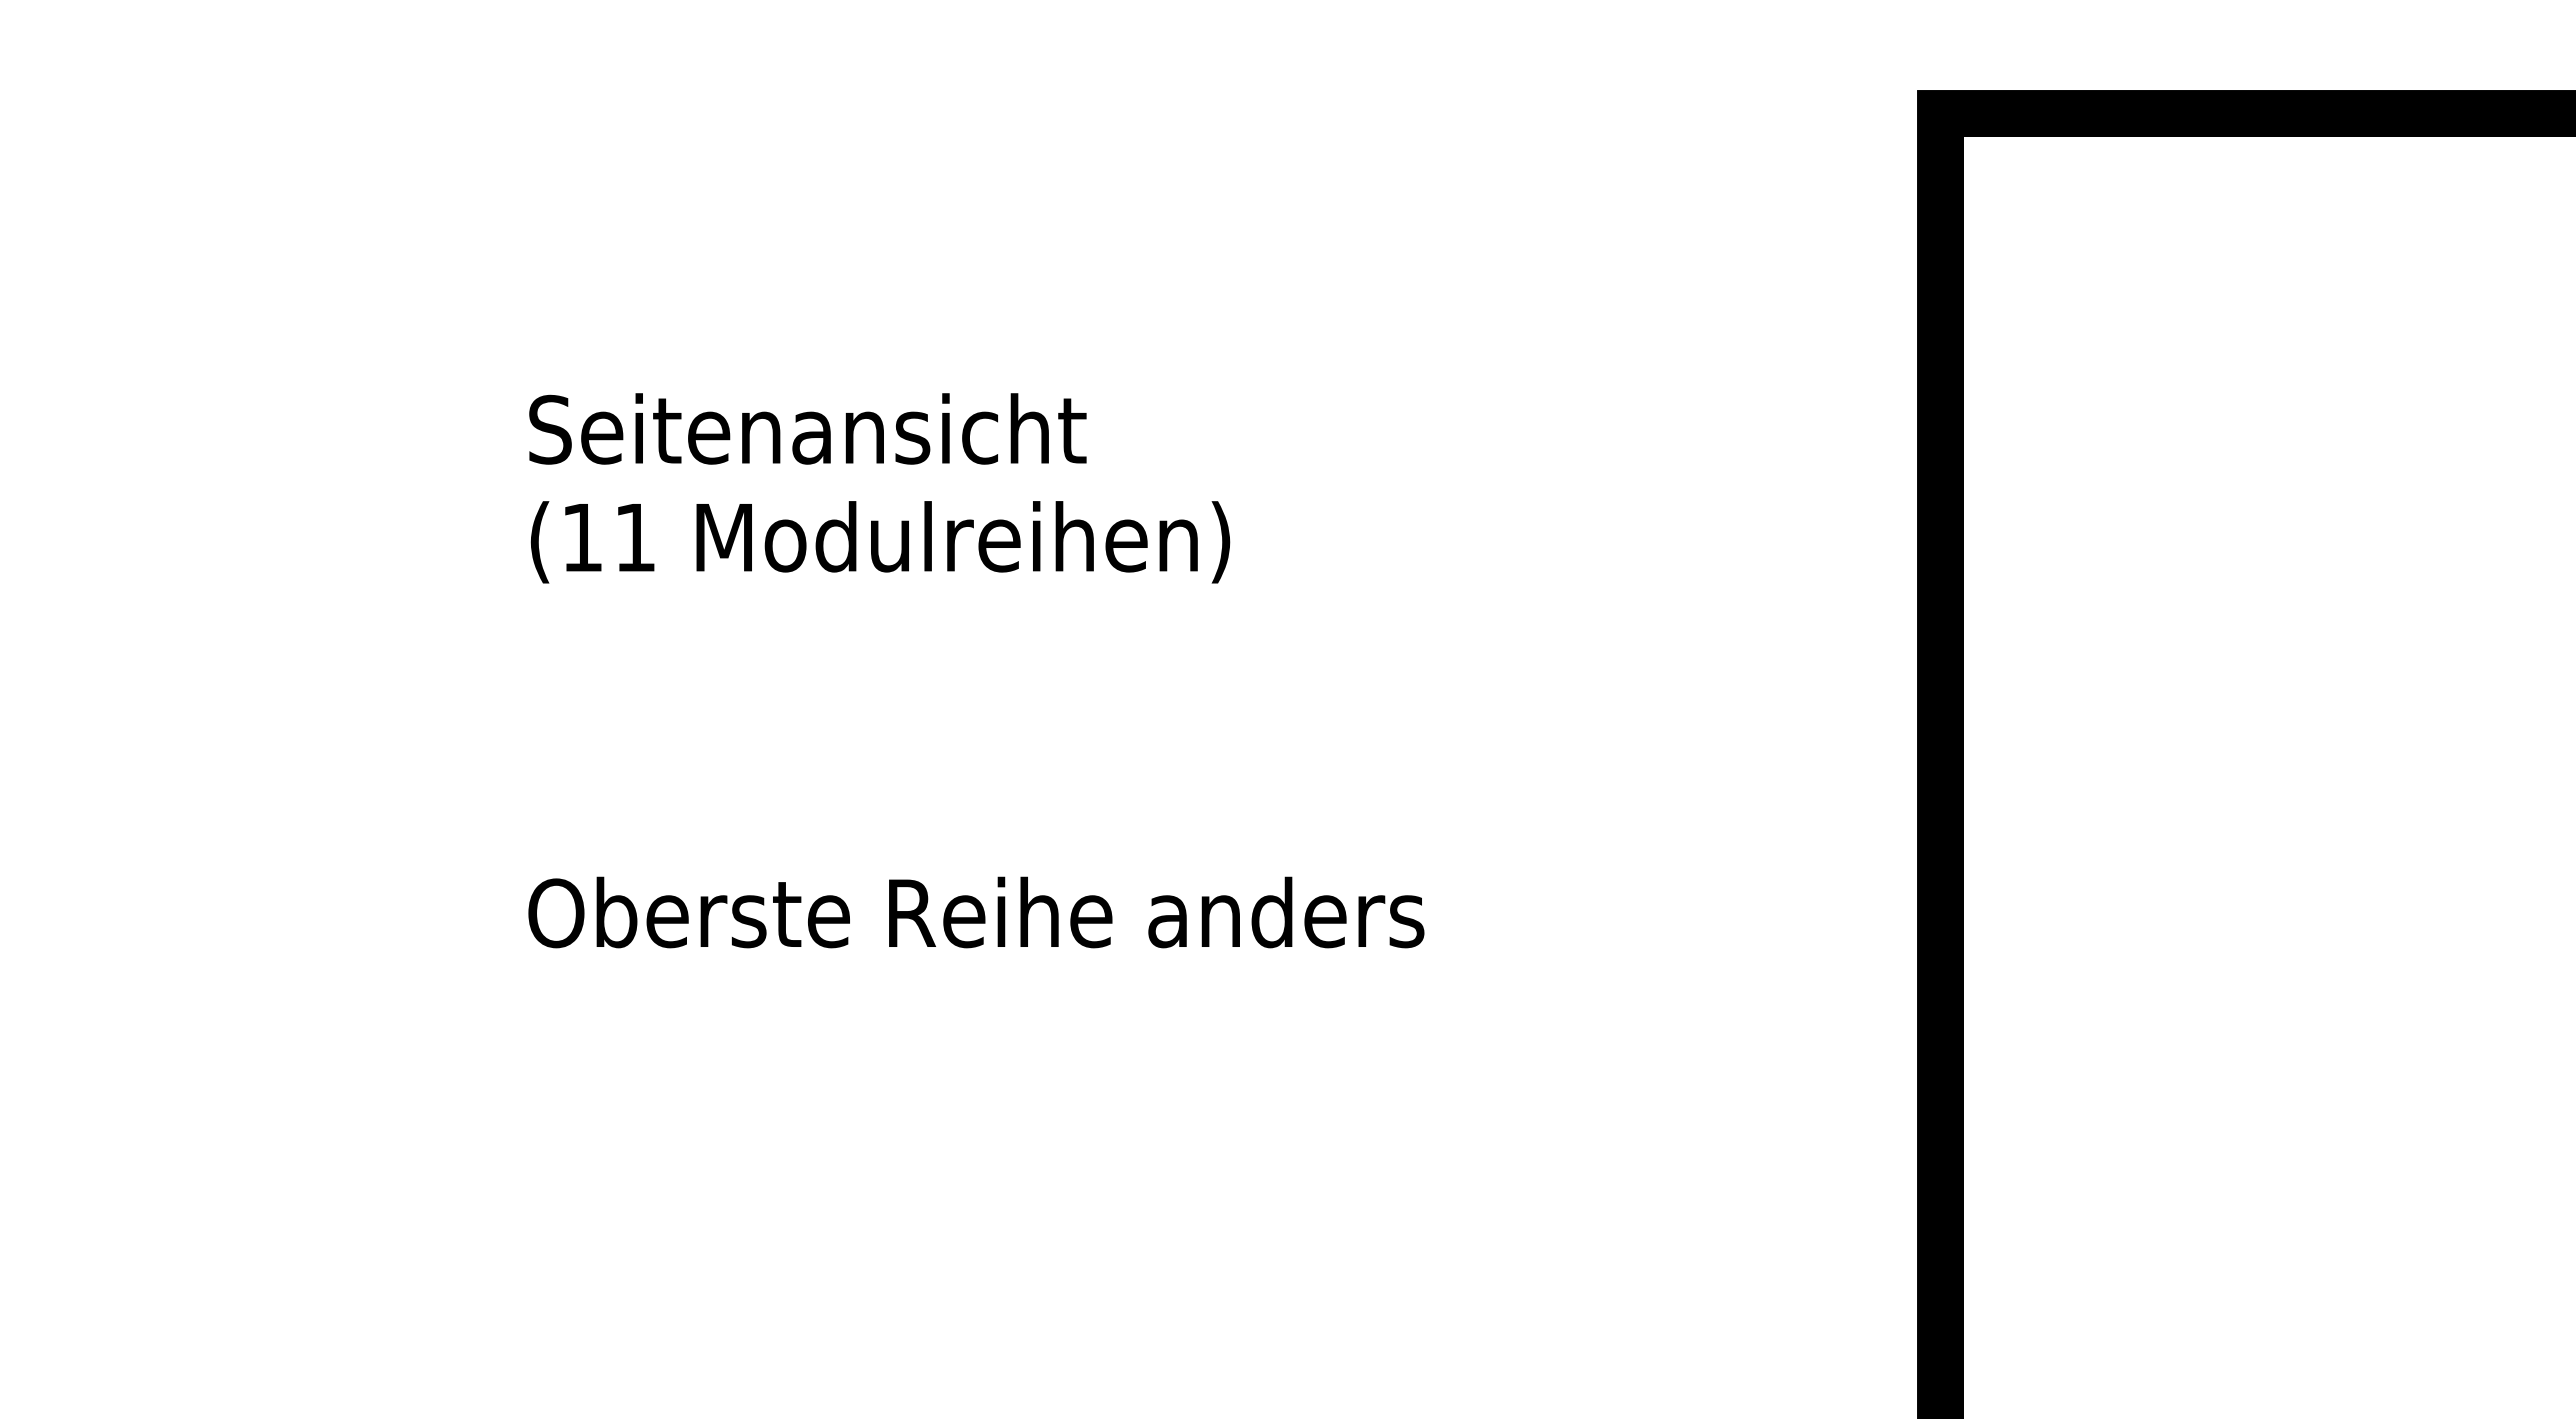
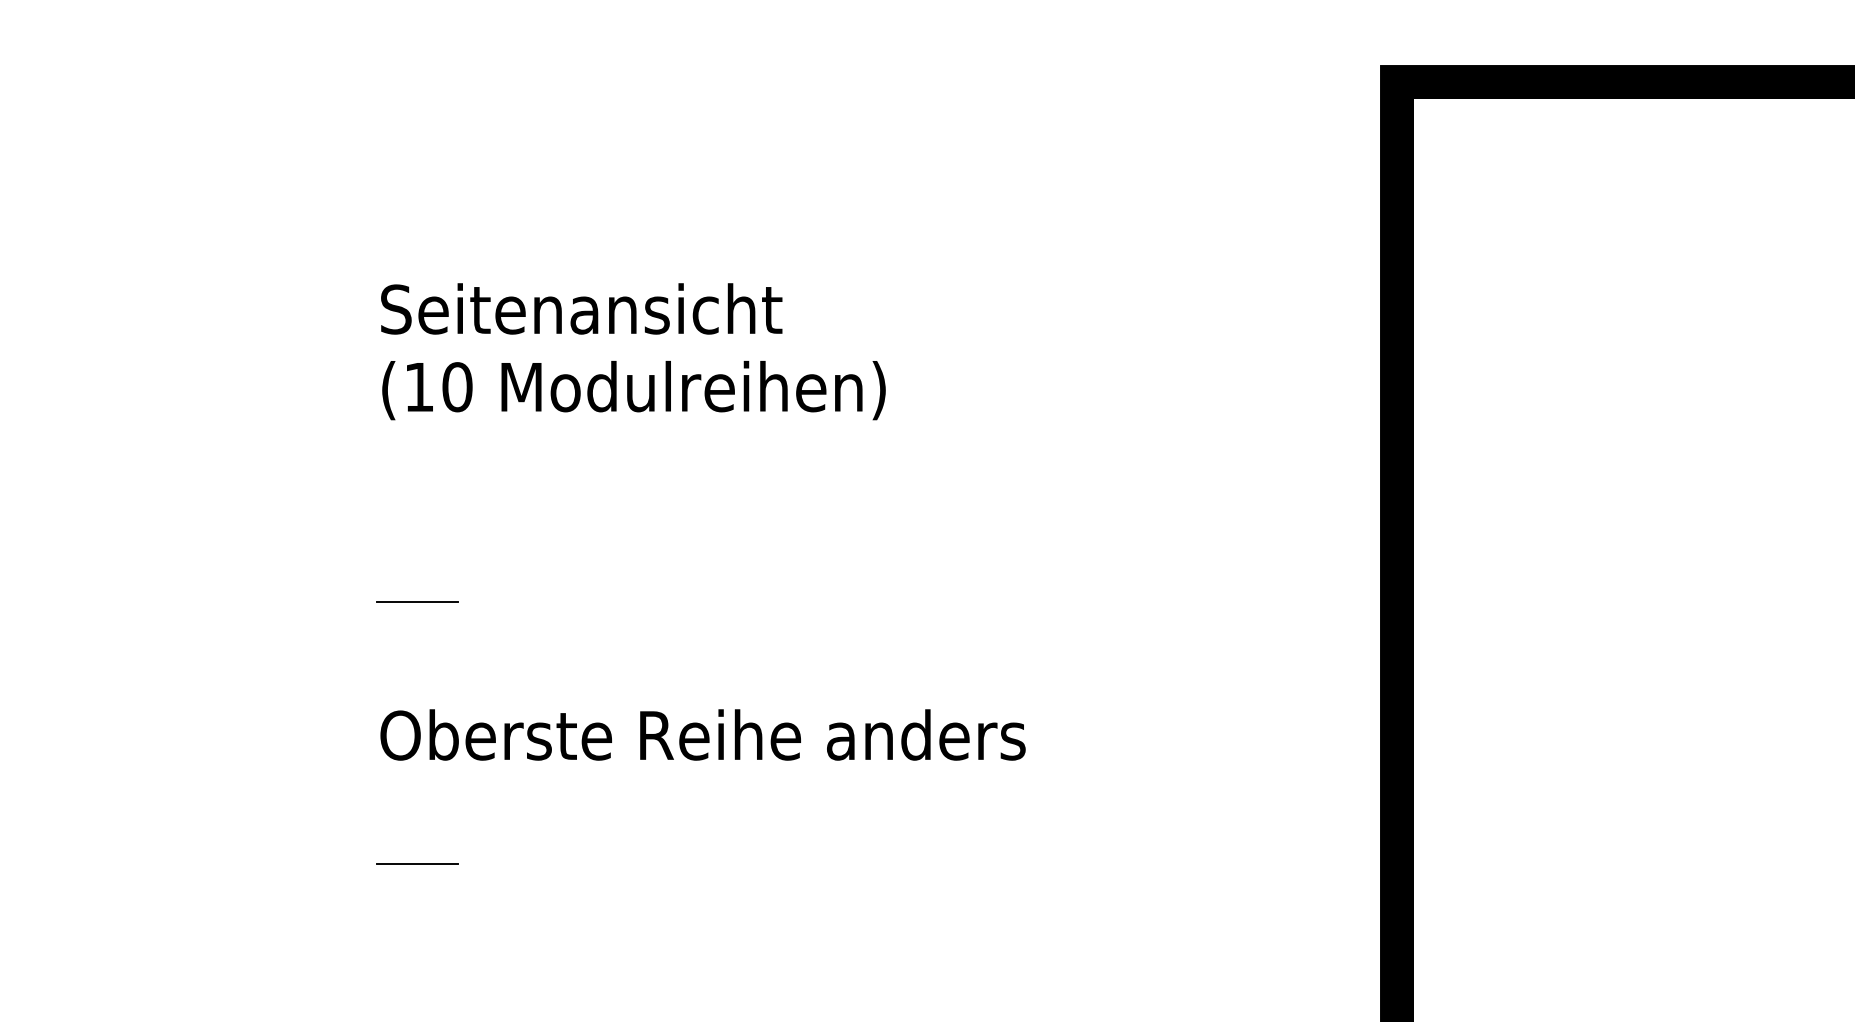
text: (635, 537) -> (457, 387), (11 -> (10
line: (579, 835) -> (417, 601), added
text: (976, 912) -> (703, 734), moved
line: (579, 1200) -> (417, 864), added

